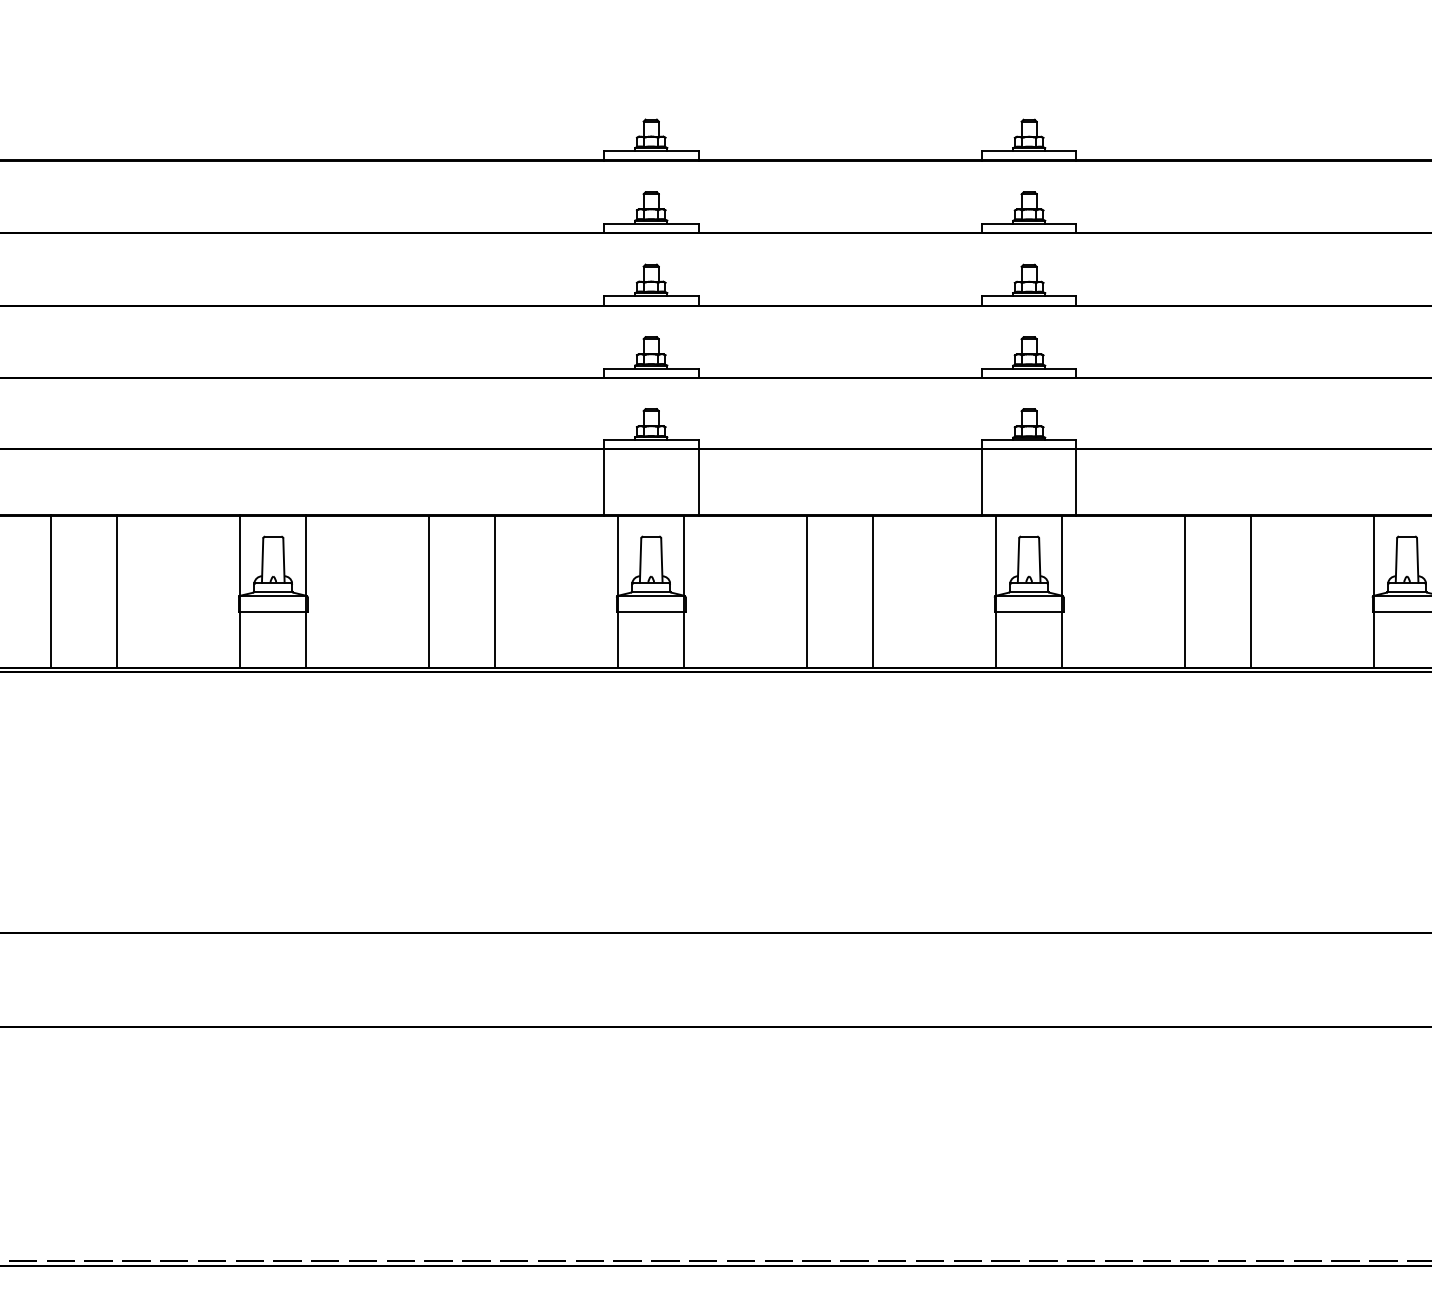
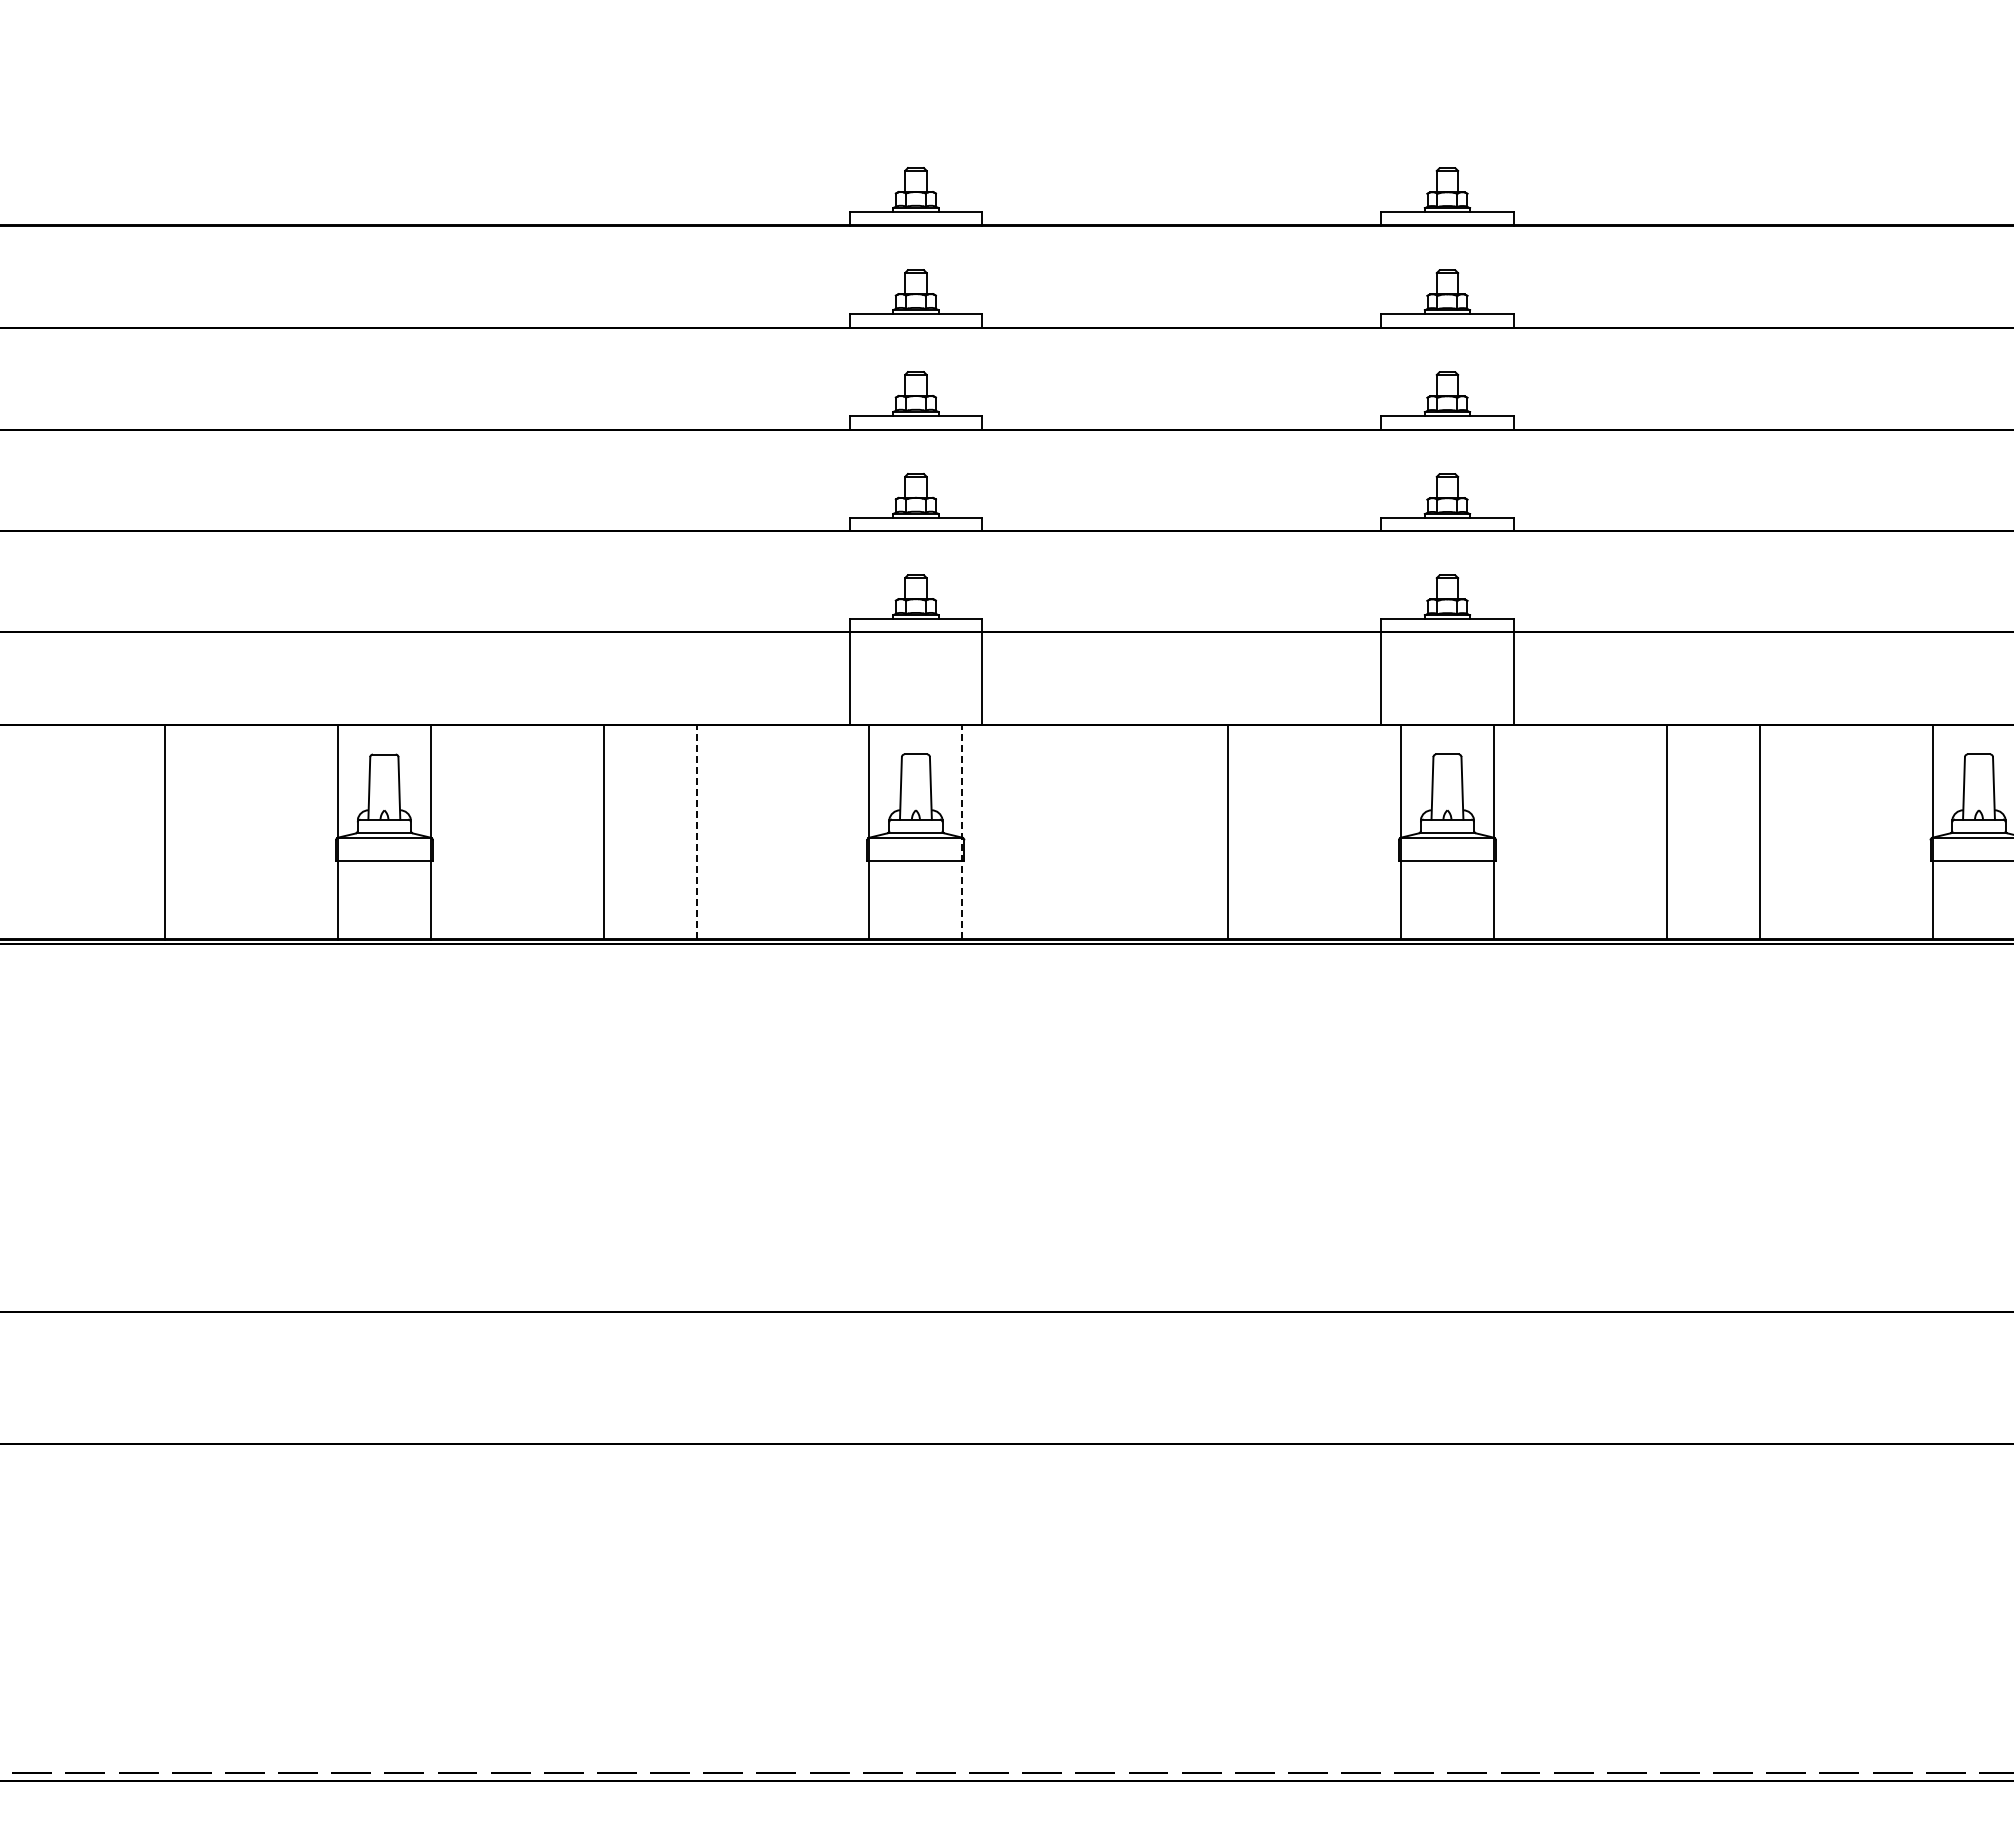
line: (51, 591) -> (72, 831), removed
line: (495, 591) -> (696, 831), solid -> dashed
line: (684, 591) -> (962, 831), solid -> dashed
line: (807, 591) -> (1135, 831), removed

